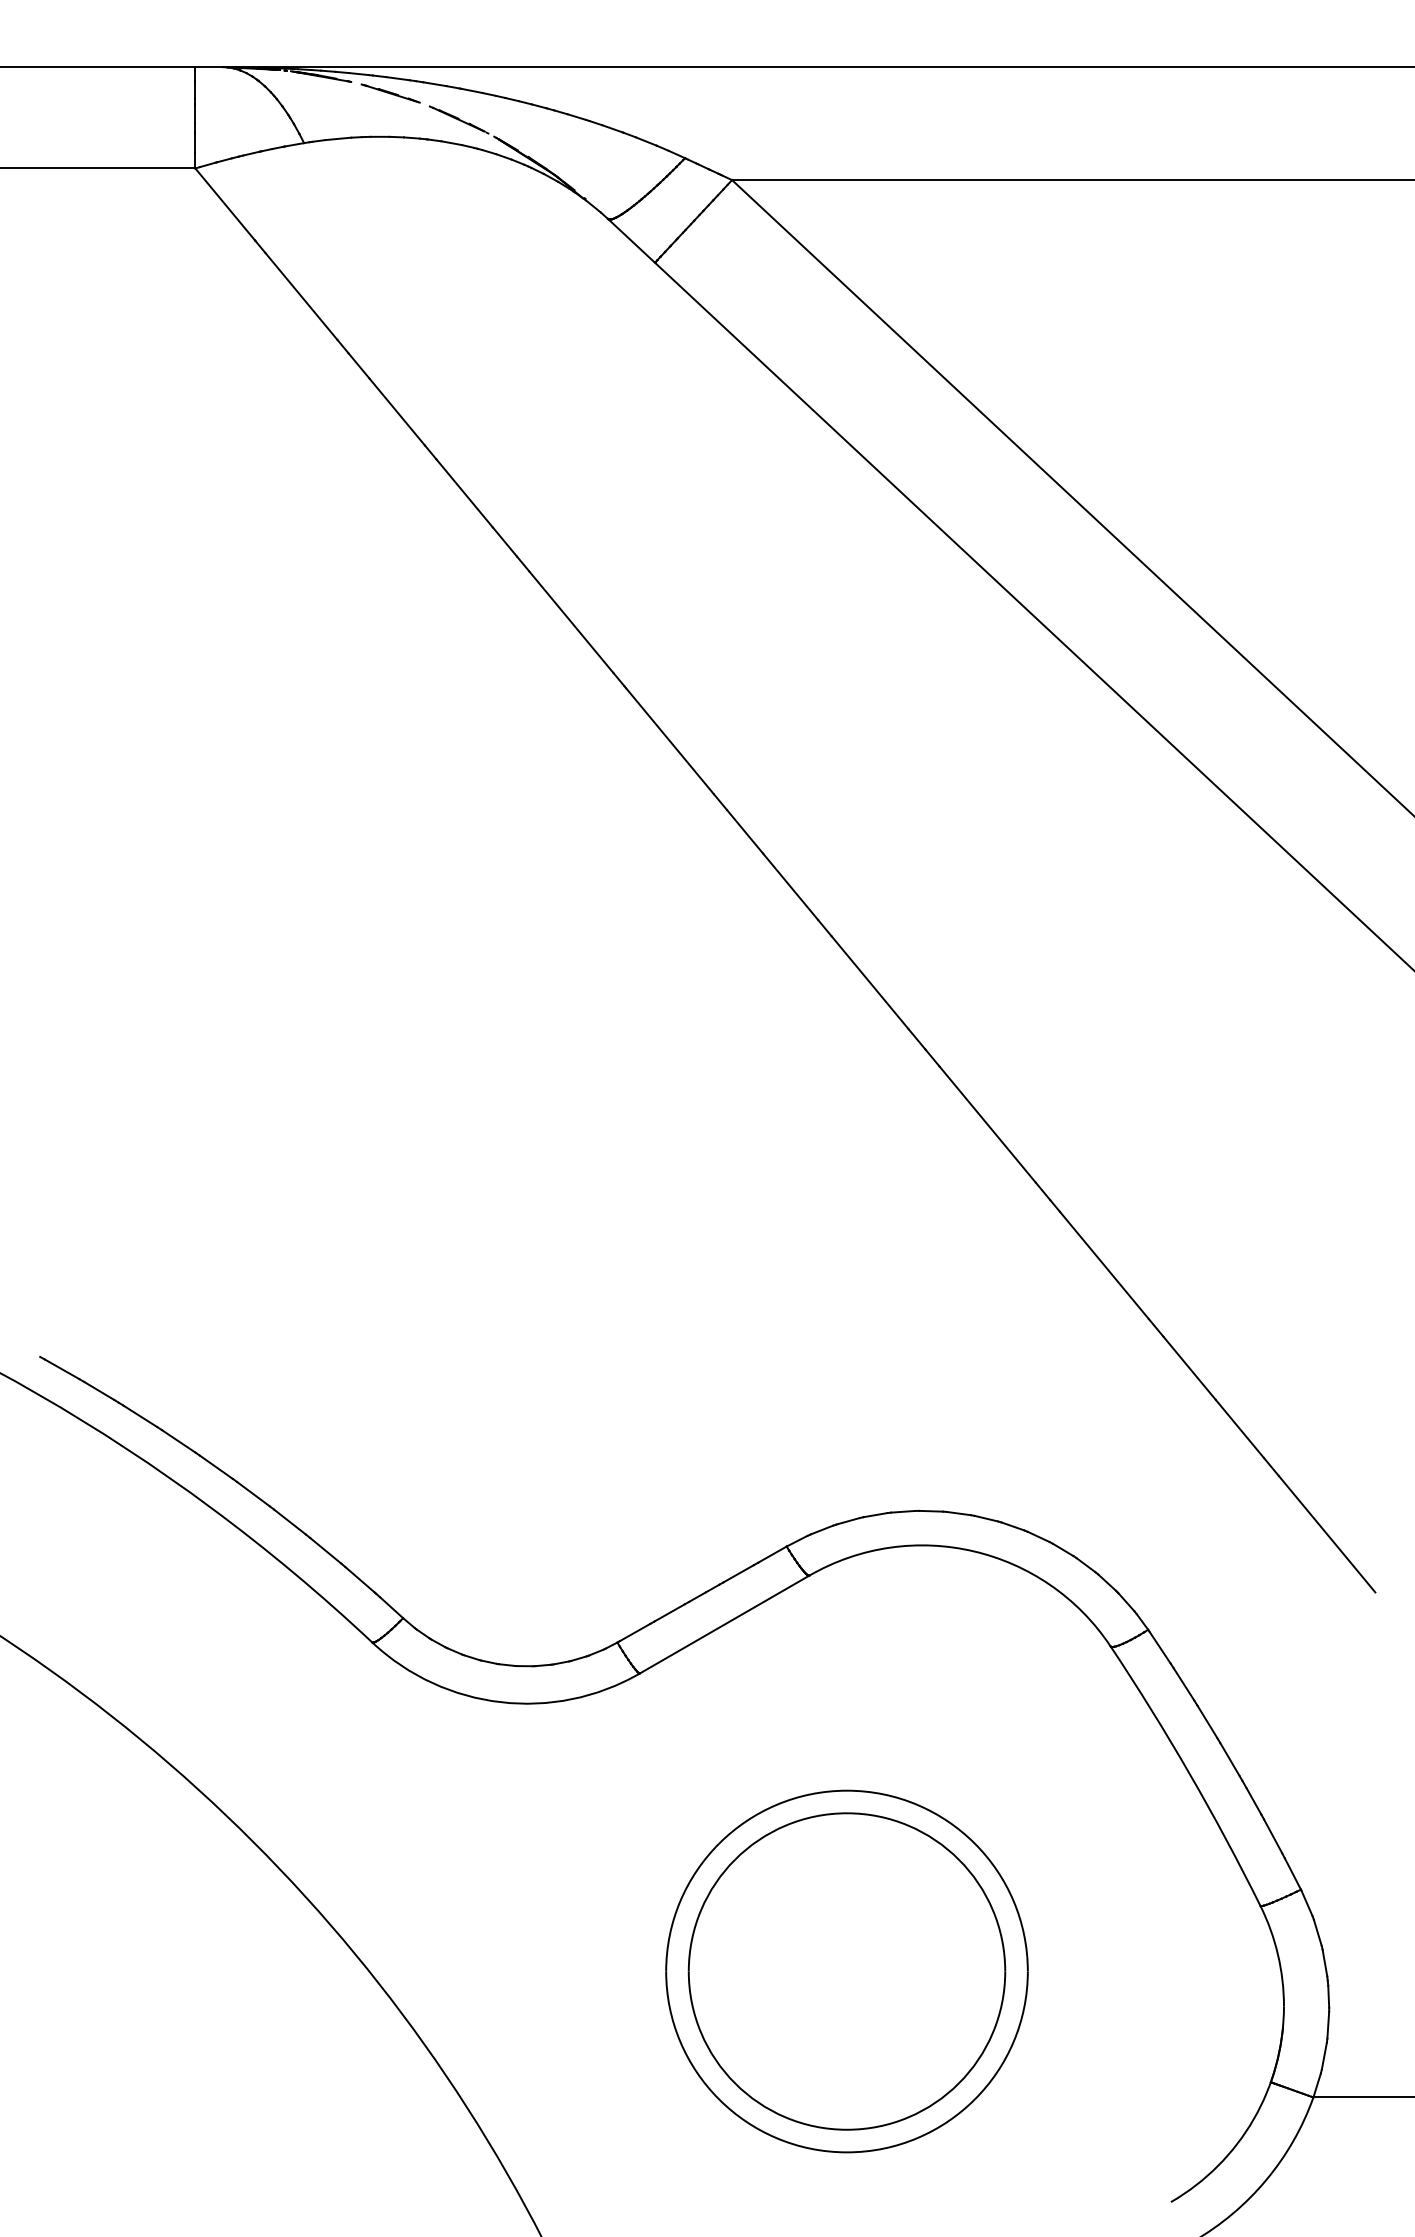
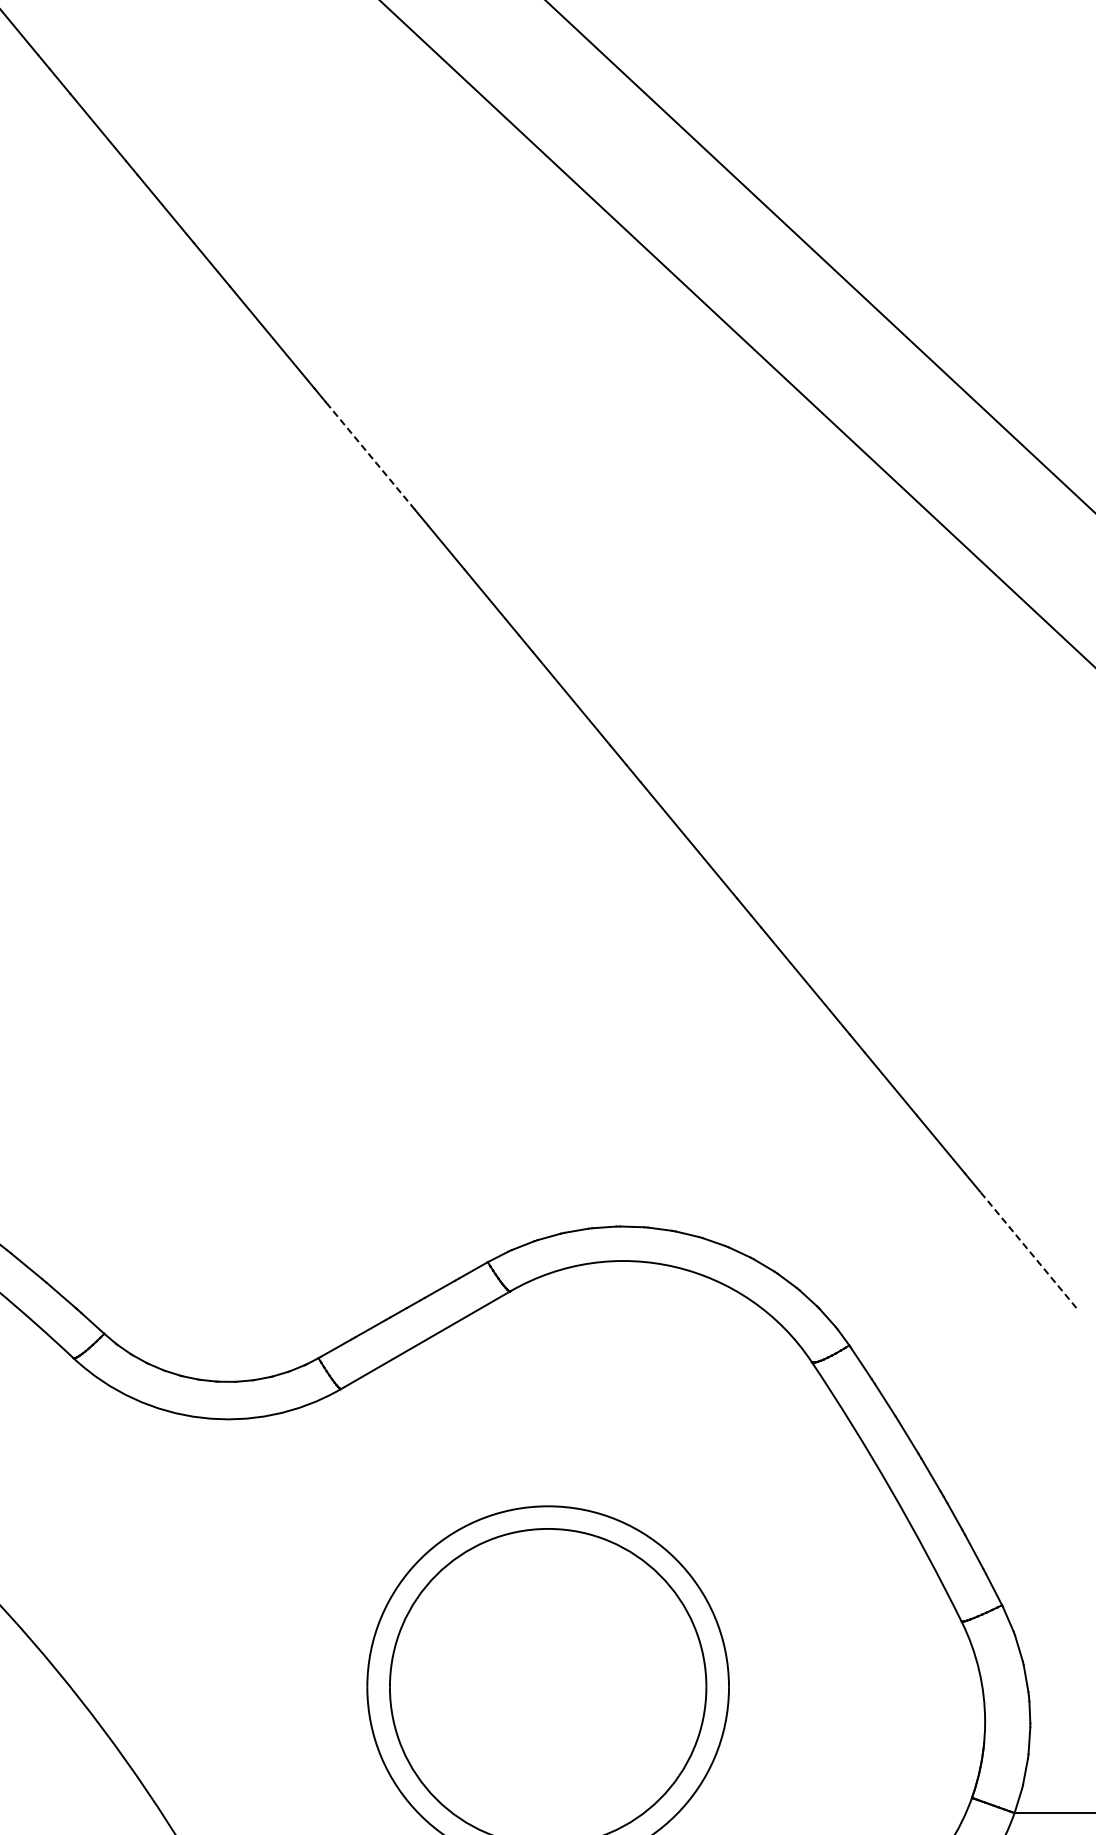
line: (670, 741) -> (371, 457), solid -> dashed
line: (1327, 1534) -> (1028, 1250), solid -> dashed

